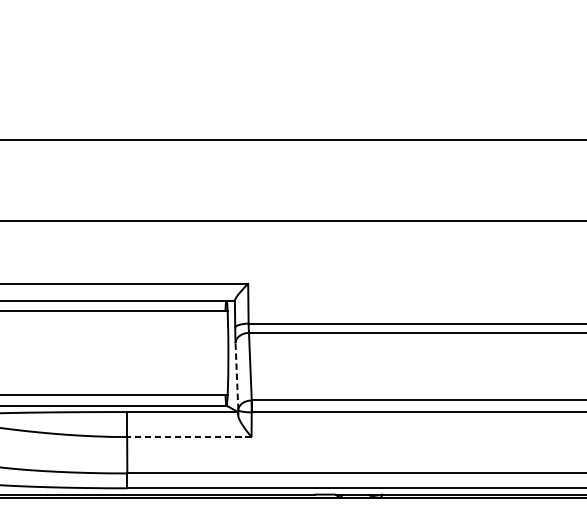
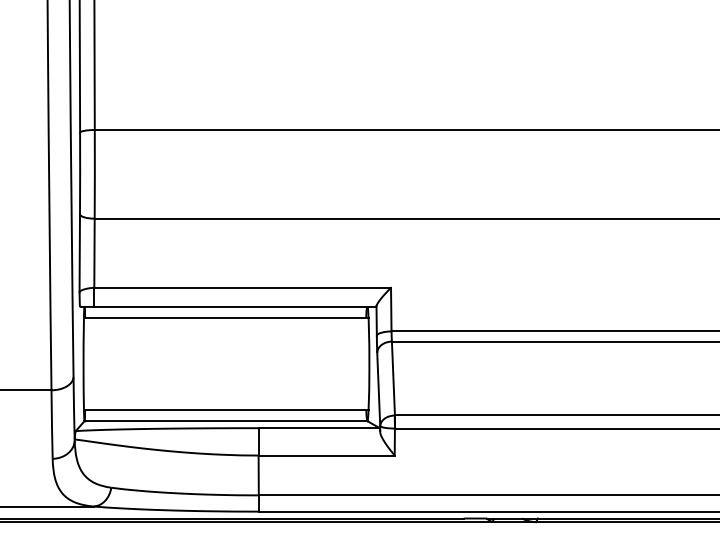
line: (236, 376) -> (378, 389), dashed -> solid
line: (189, 437) -> (326, 455), dashed -> solid

